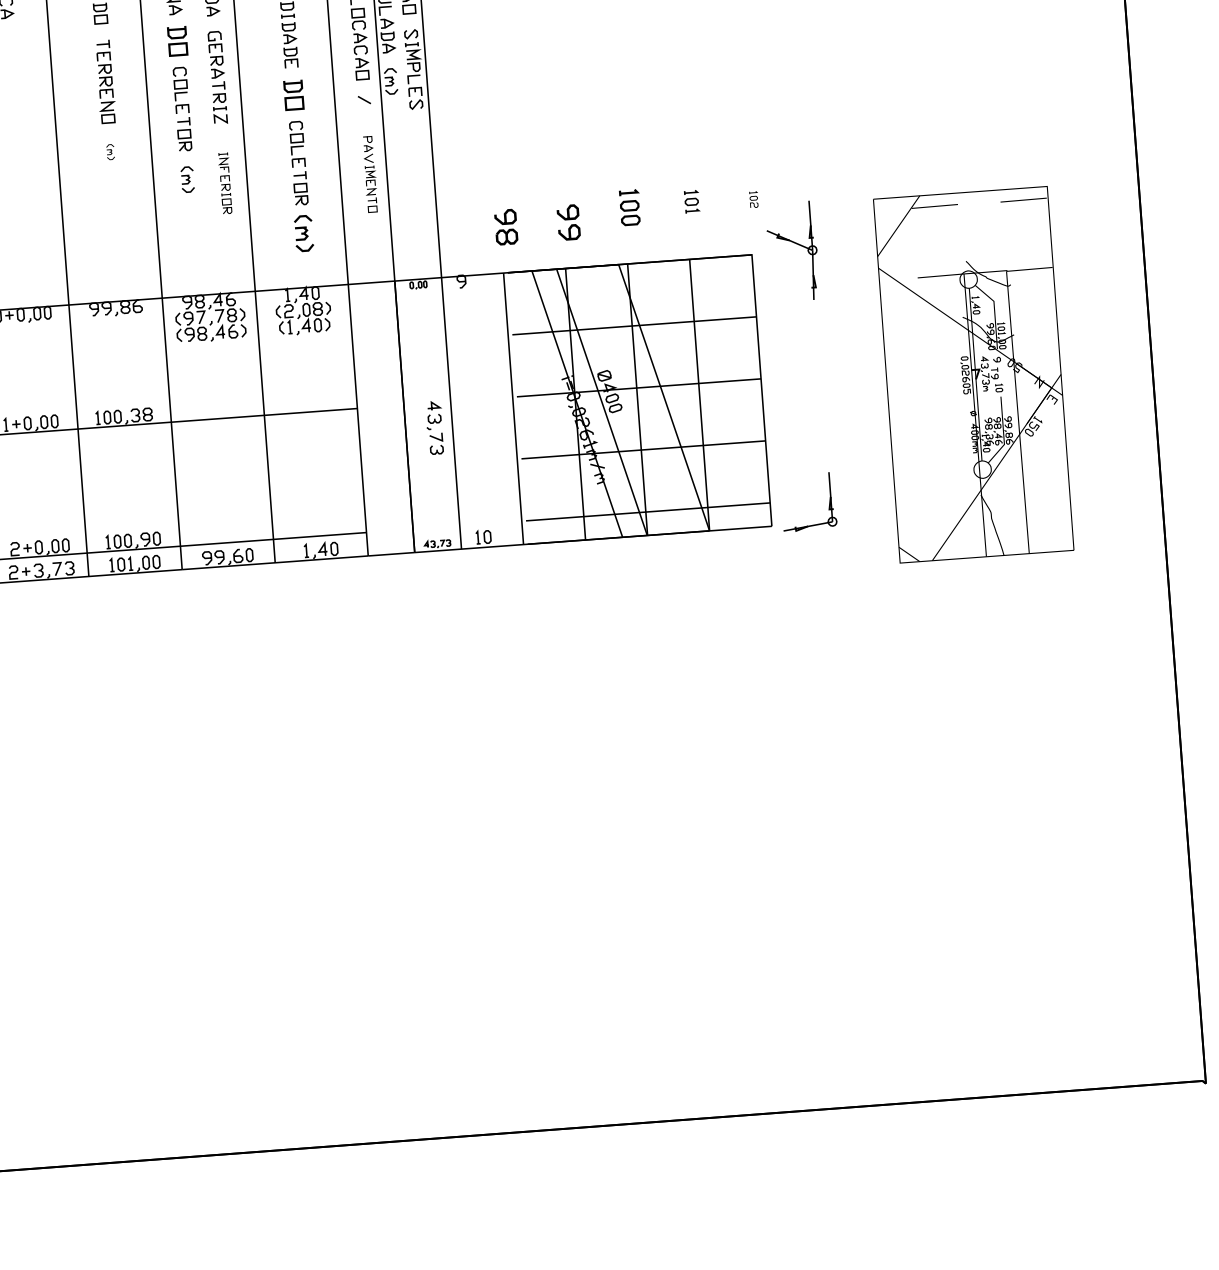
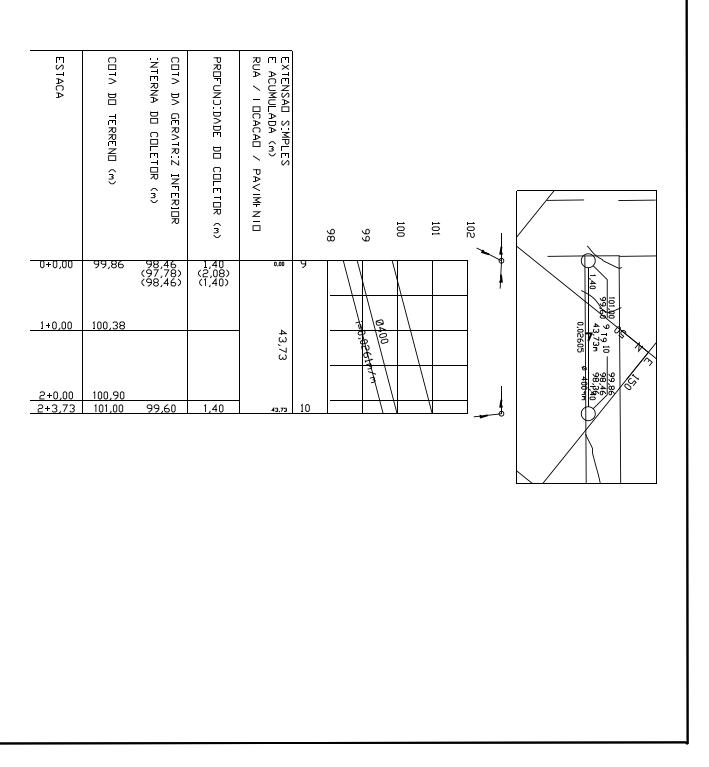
part: (176, 41) -> (153, 117), size x0.71
part: (292, 95) -> (216, 152), size x0.71
part: (109, 151) -> (111, 176), size x1.67
part: (369, 173) -> (256, 199), size x1.43
part: (224, 182) -> (174, 198), size x1.43
part: (753, 198) -> (470, 229), size x1.67
part: (629, 207) -> (400, 229), size x0.71
part: (567, 221) -> (365, 234), size x0.62
part: (505, 225) -> (330, 234), size x0.62
part: (302, 233) -> (216, 230), size x0.71
part: (973, 373) -> (586, 336), size x1.43

